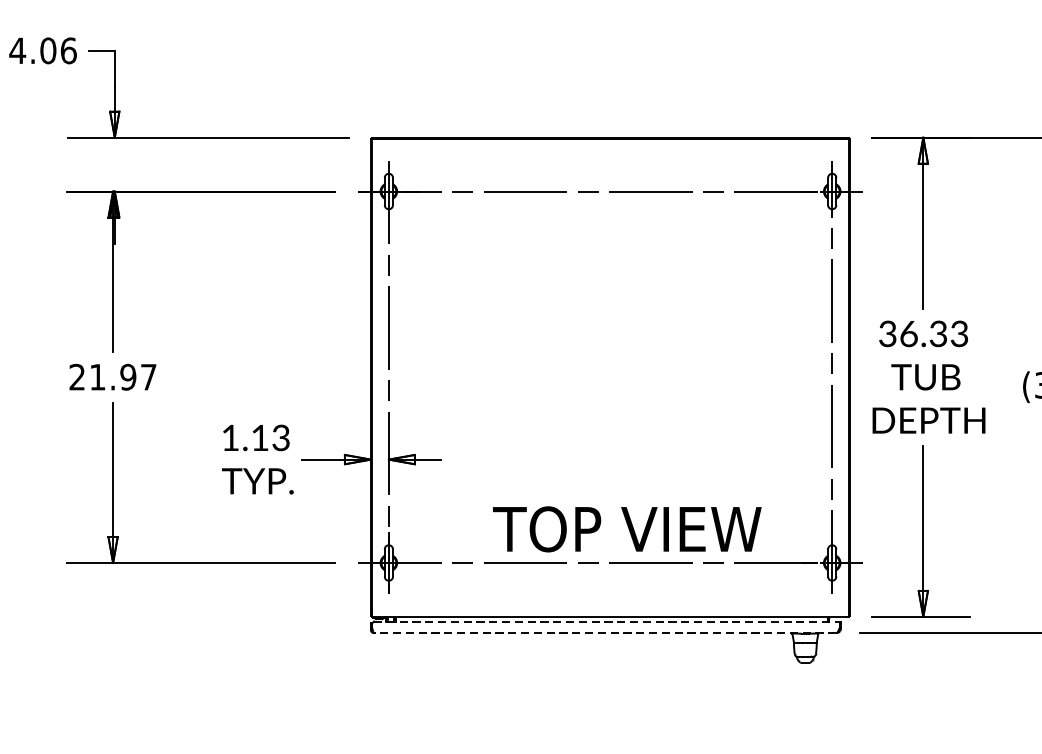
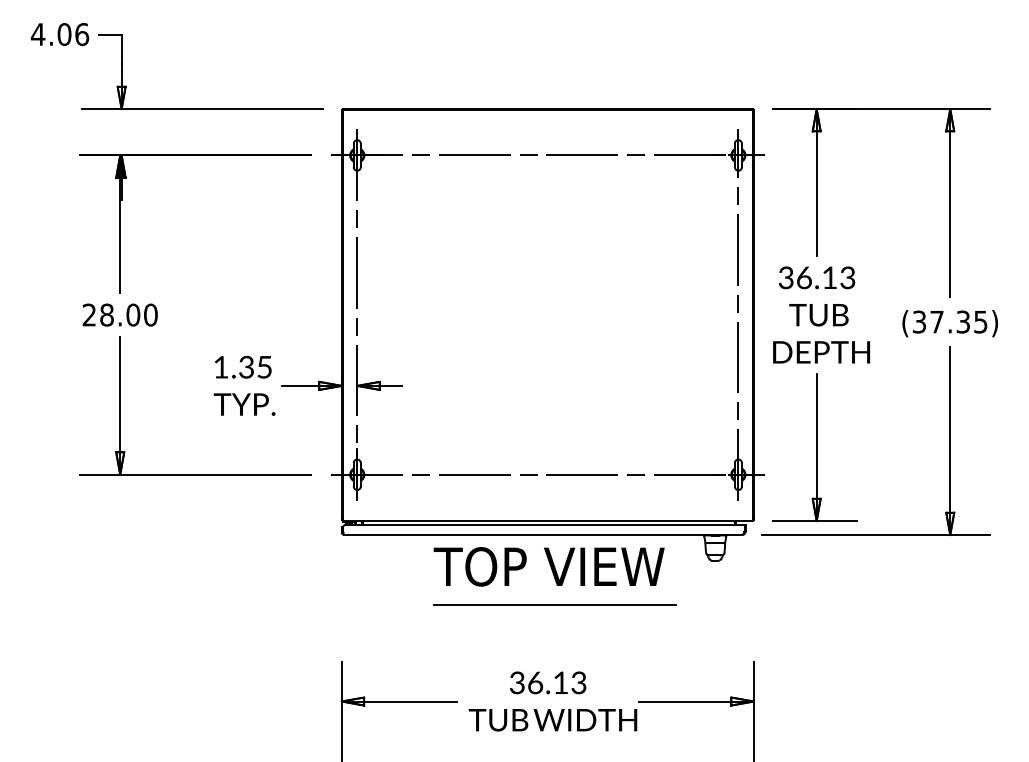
text: (938, 333) -> (829, 277), 36.33 -> 36.13
text: (122, 376) -> (128, 314), 21.97 -> 28.00
text: (270, 437) -> (255, 366), 1.13 -> 1.35
text: (626, 528) -> (548, 566), moved
line: (607, 622) -> (545, 525), dashed -> solid
line: (605, 633) -> (543, 535), dashed -> solid
line: (618, 713) -> (554, 604), added

